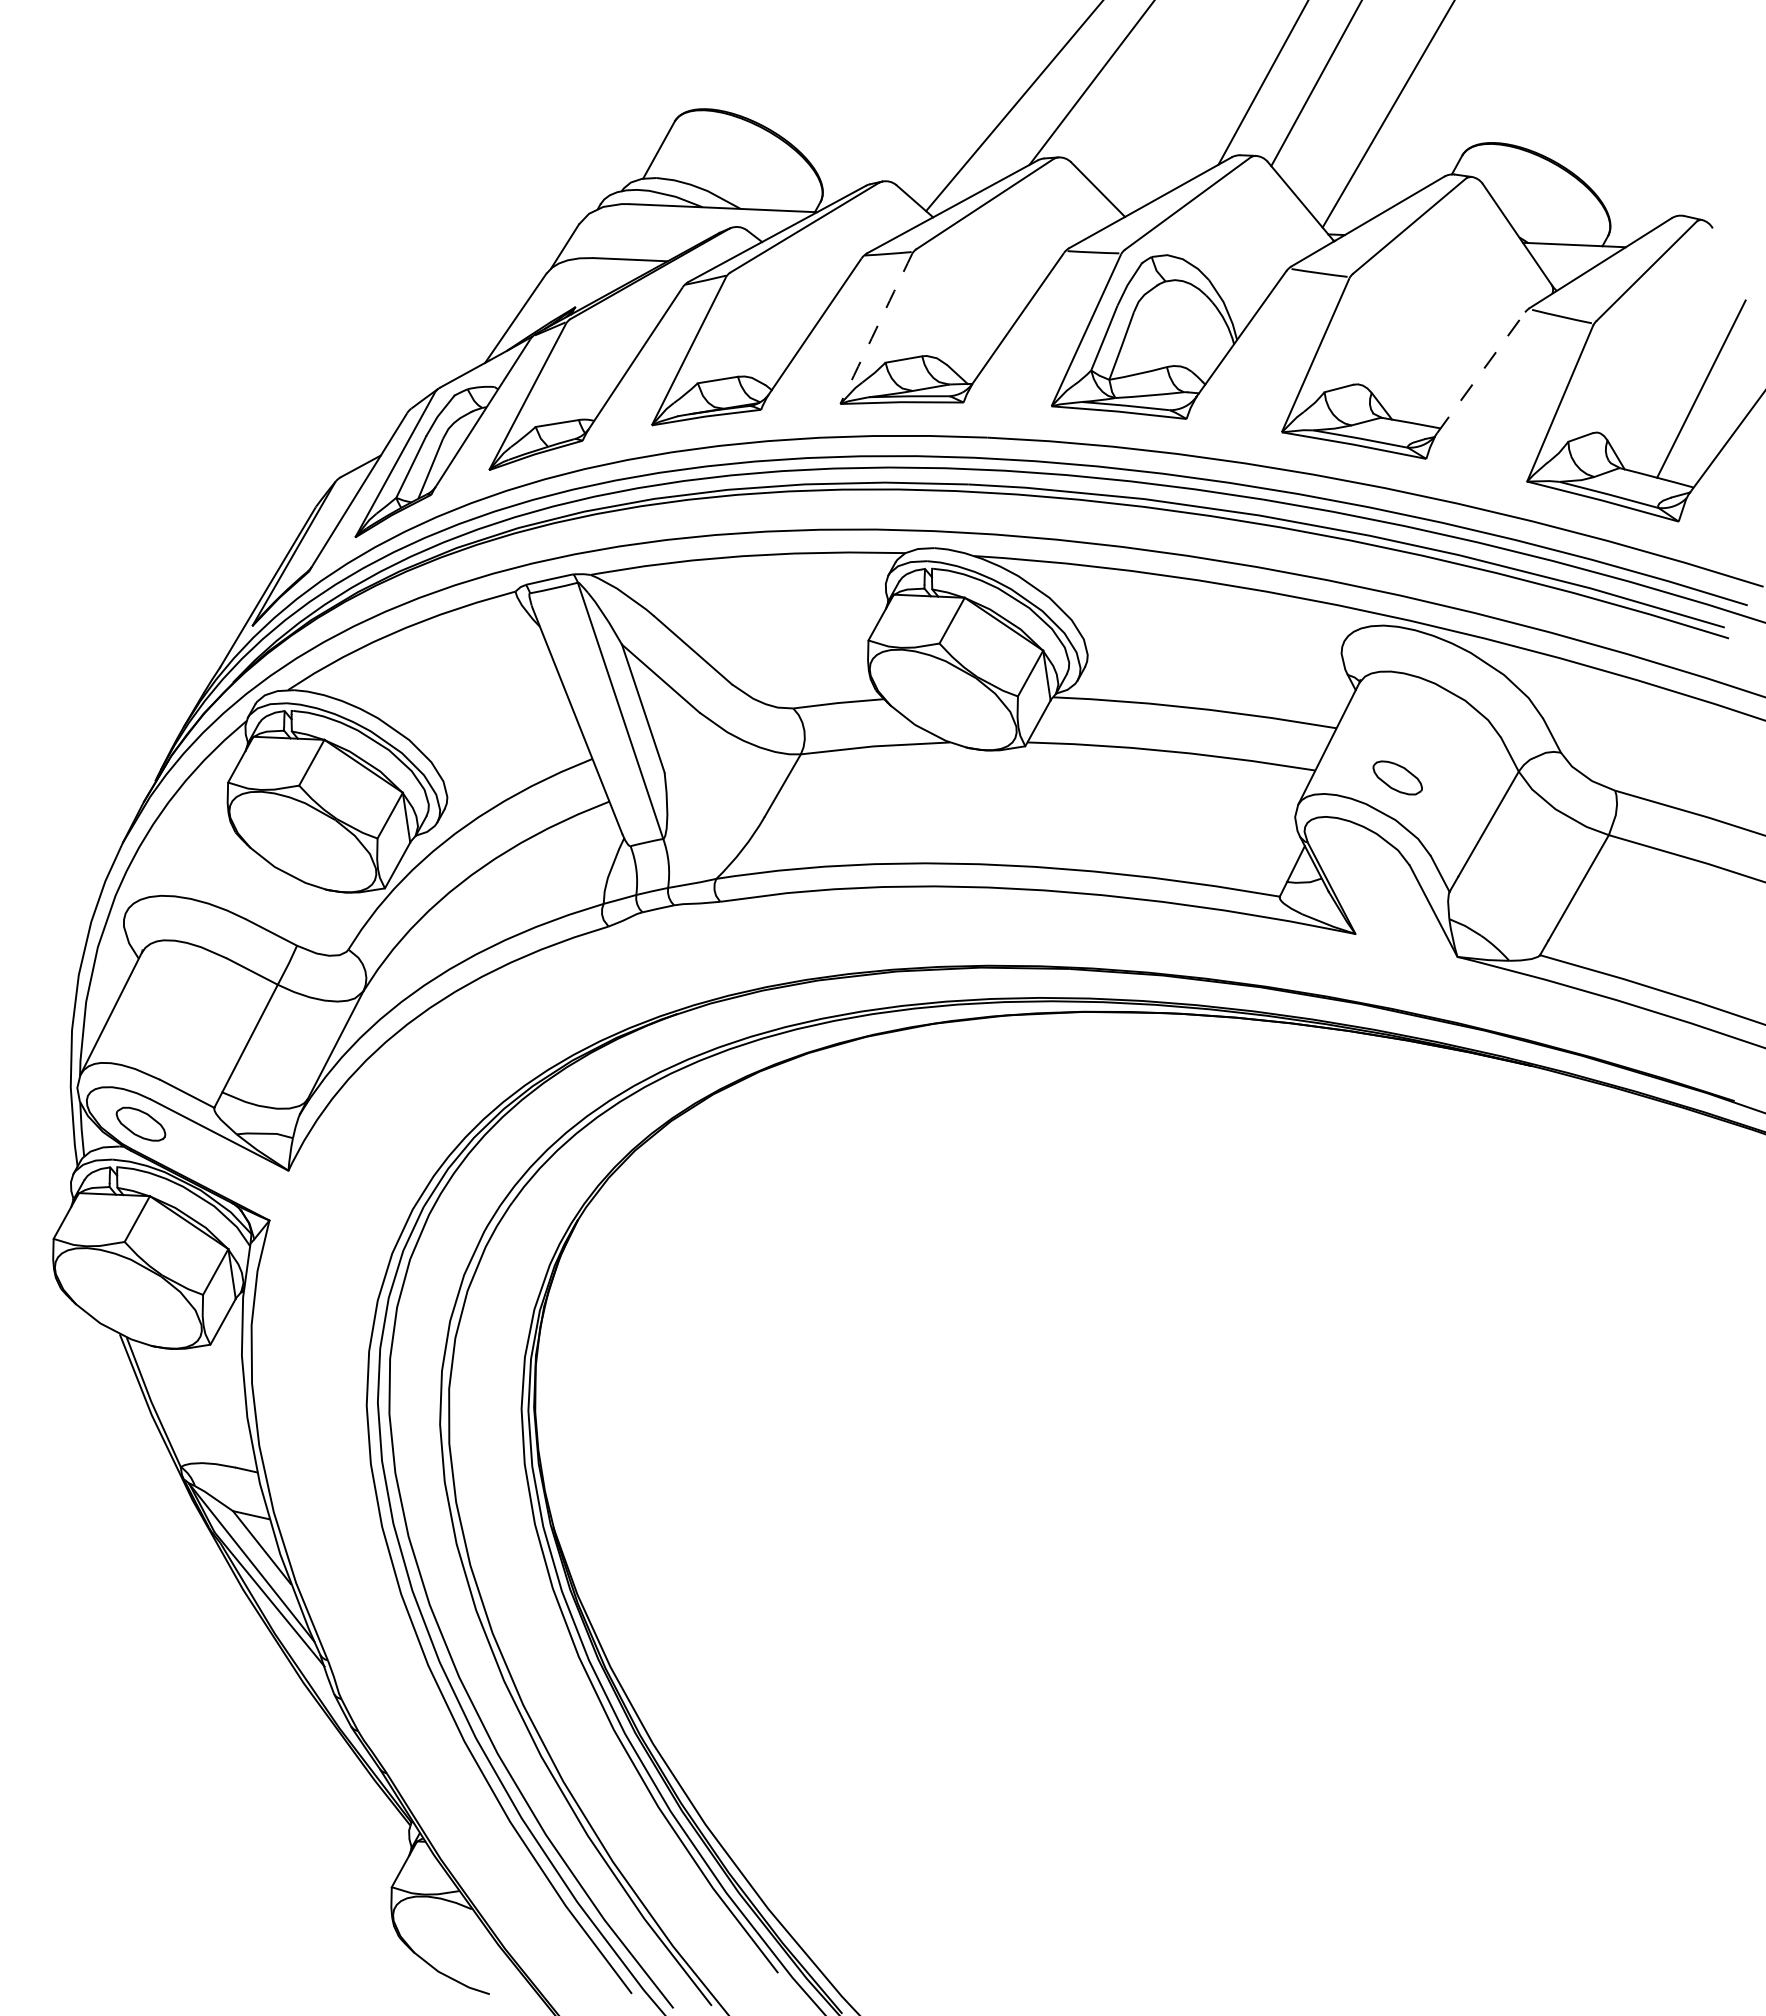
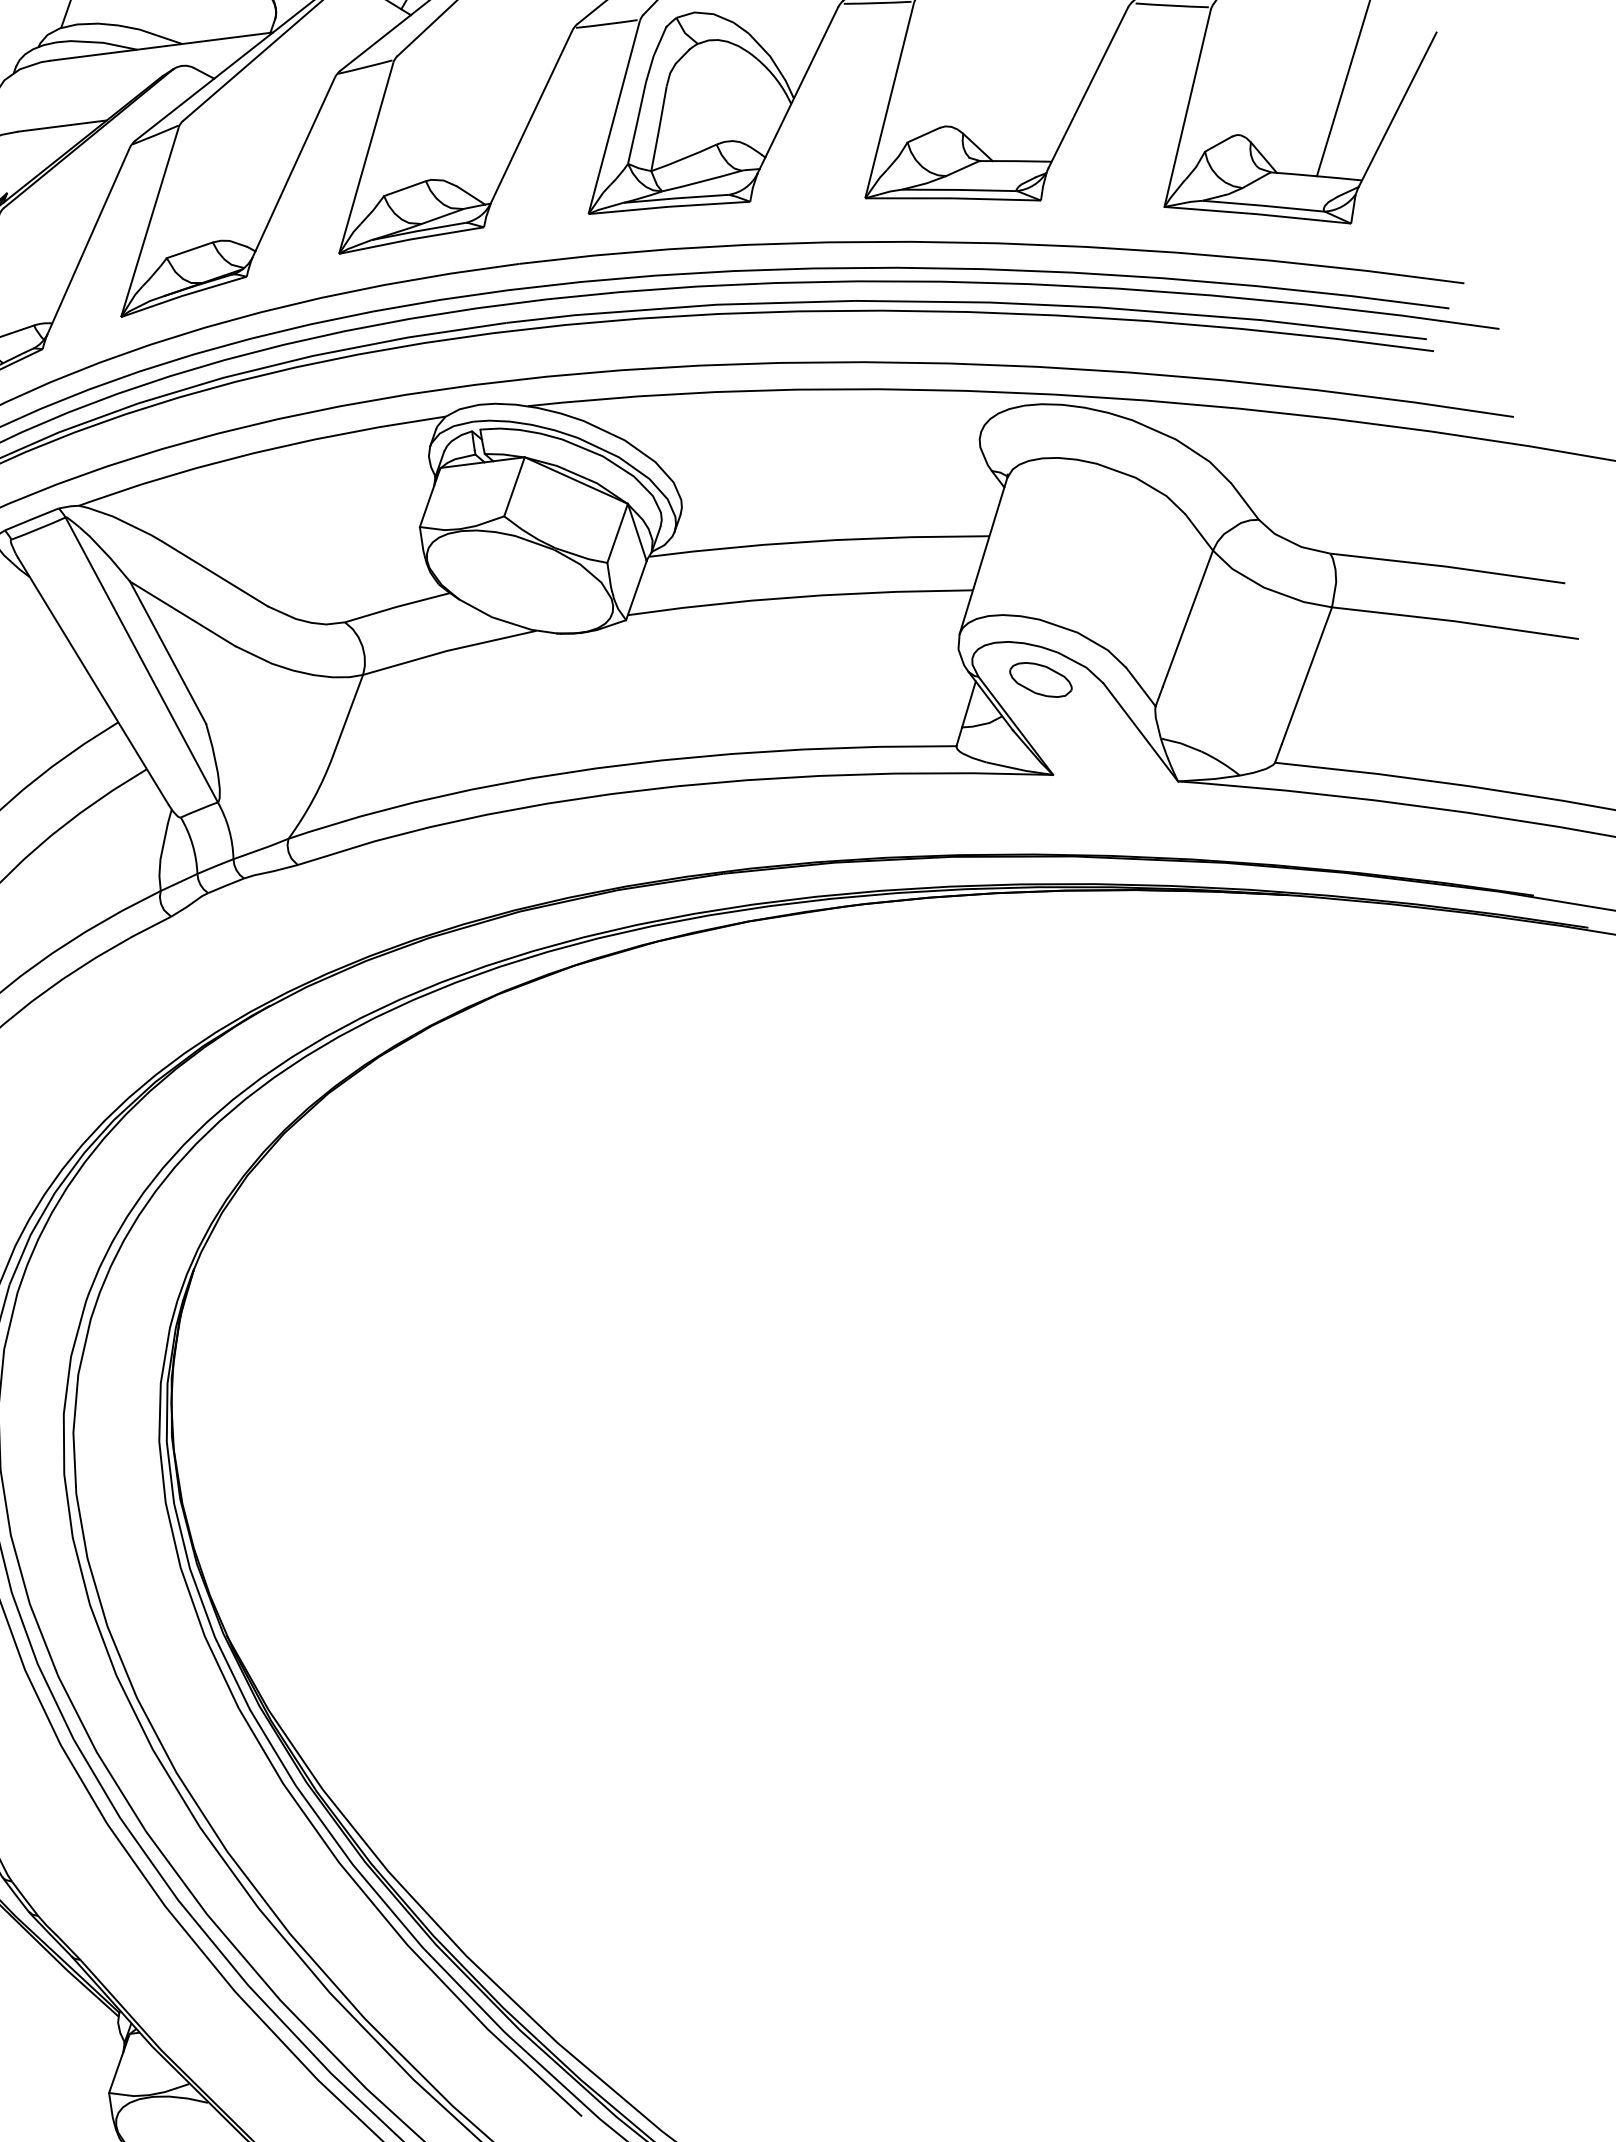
arc: (876, 328) -> (366, 157), dashed -> solid
line: (1481, 372) -> (1088, 87), dashed -> solid
part: (1397, 777) -> (1040, 679), moved

